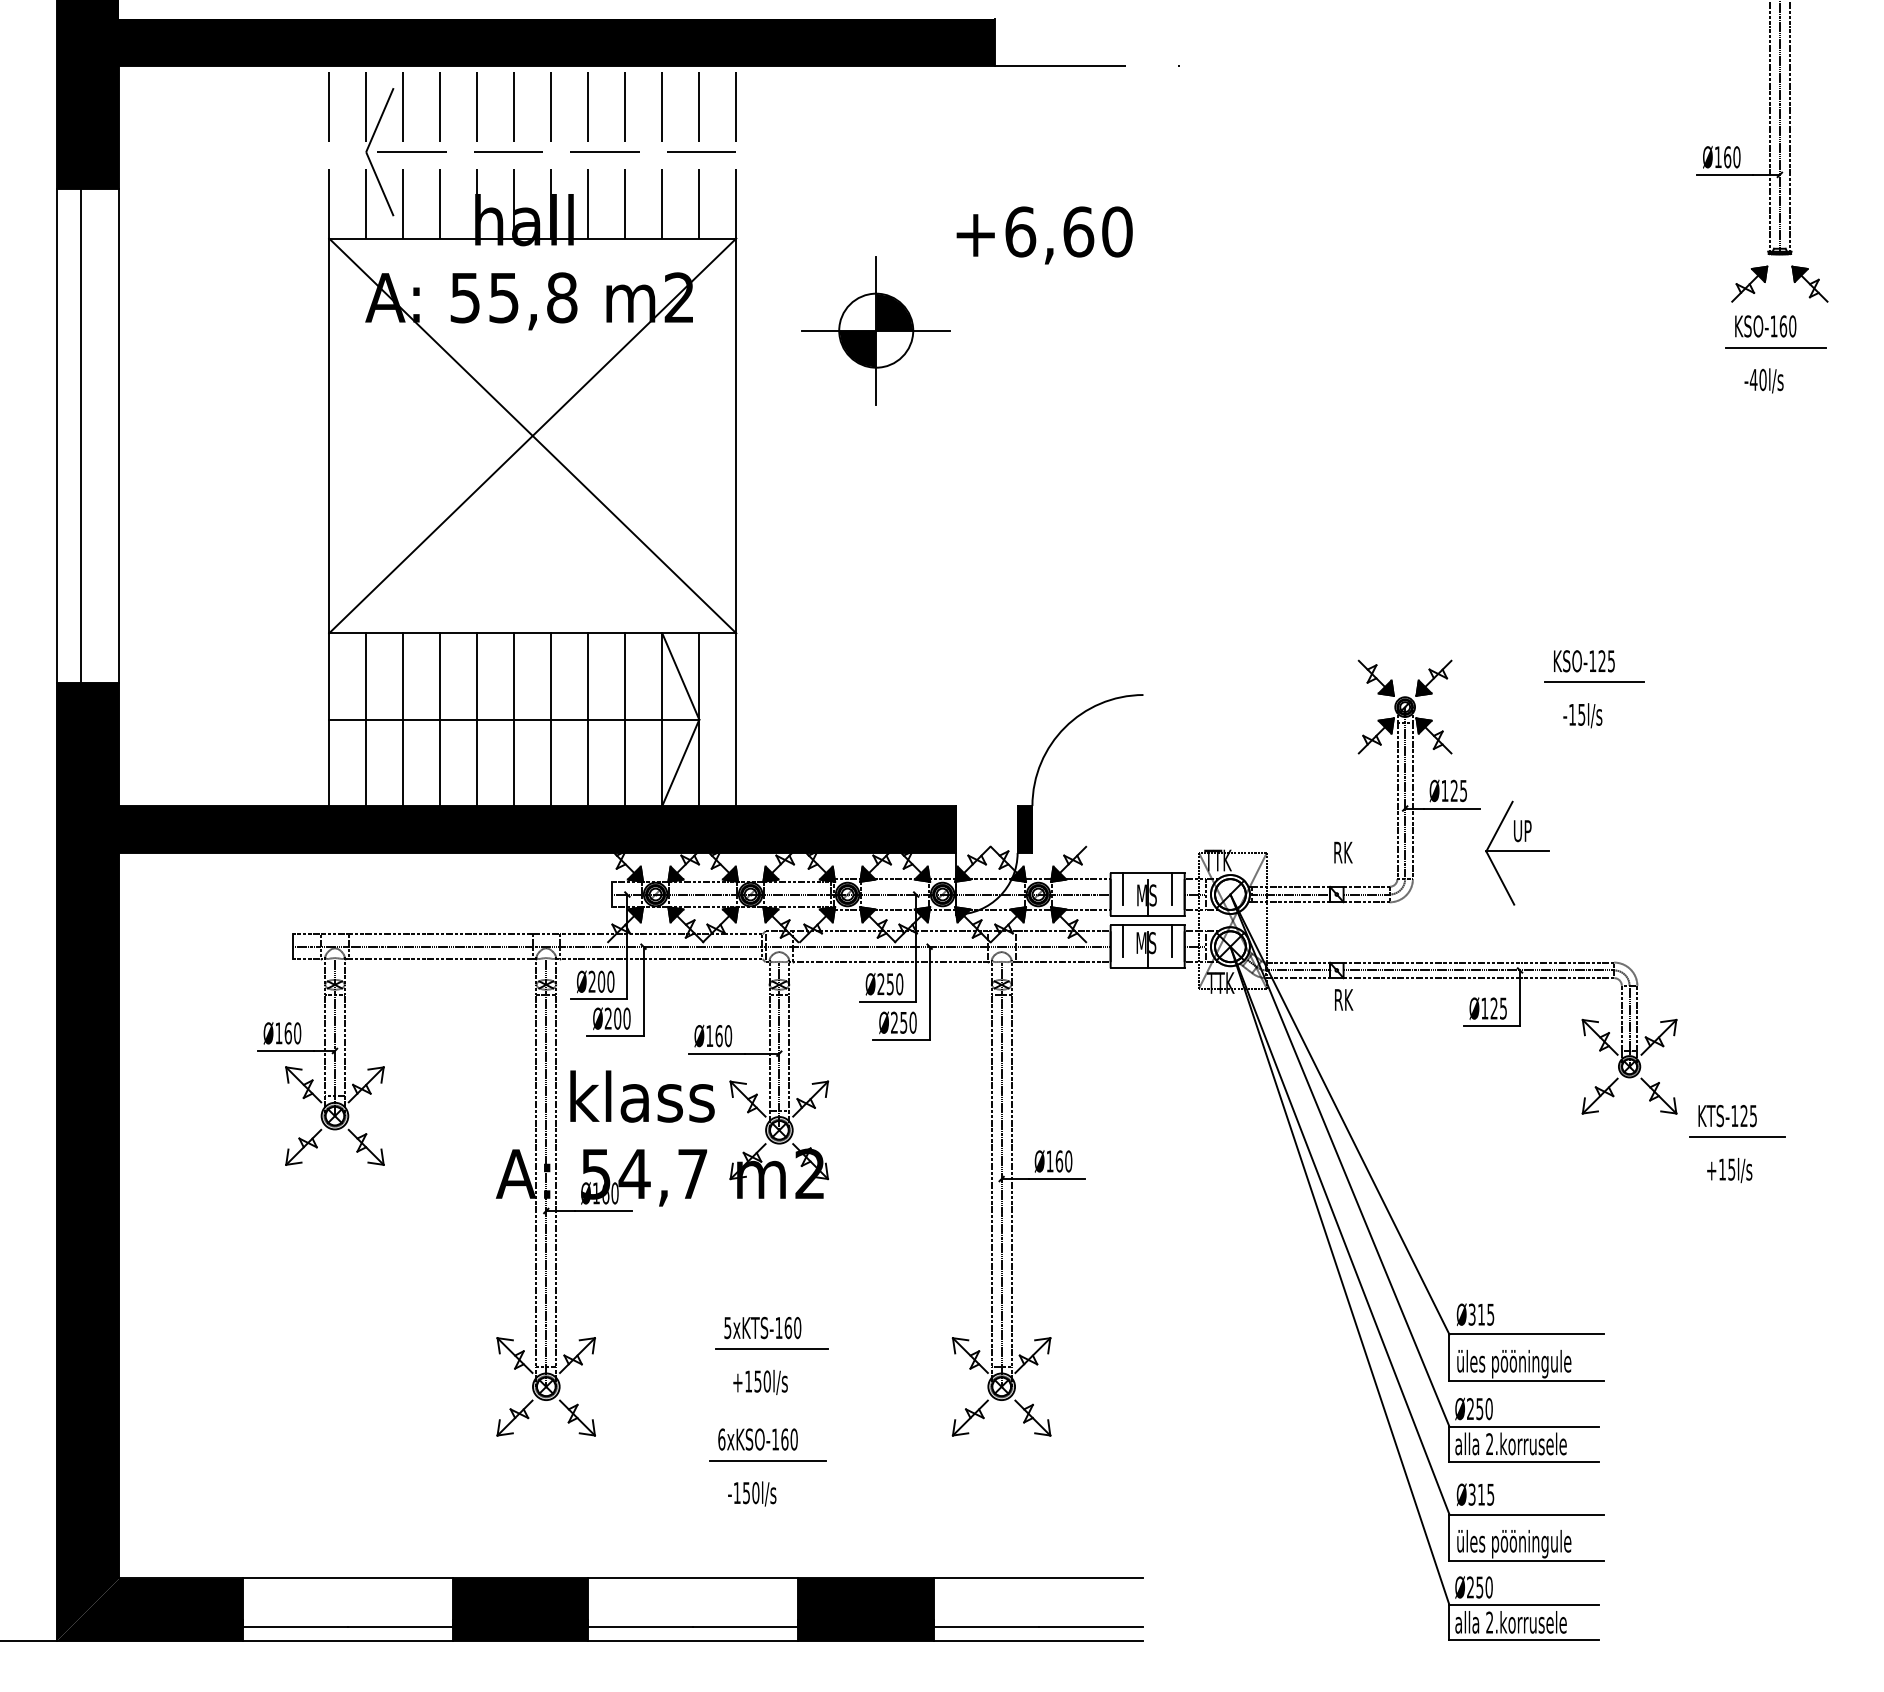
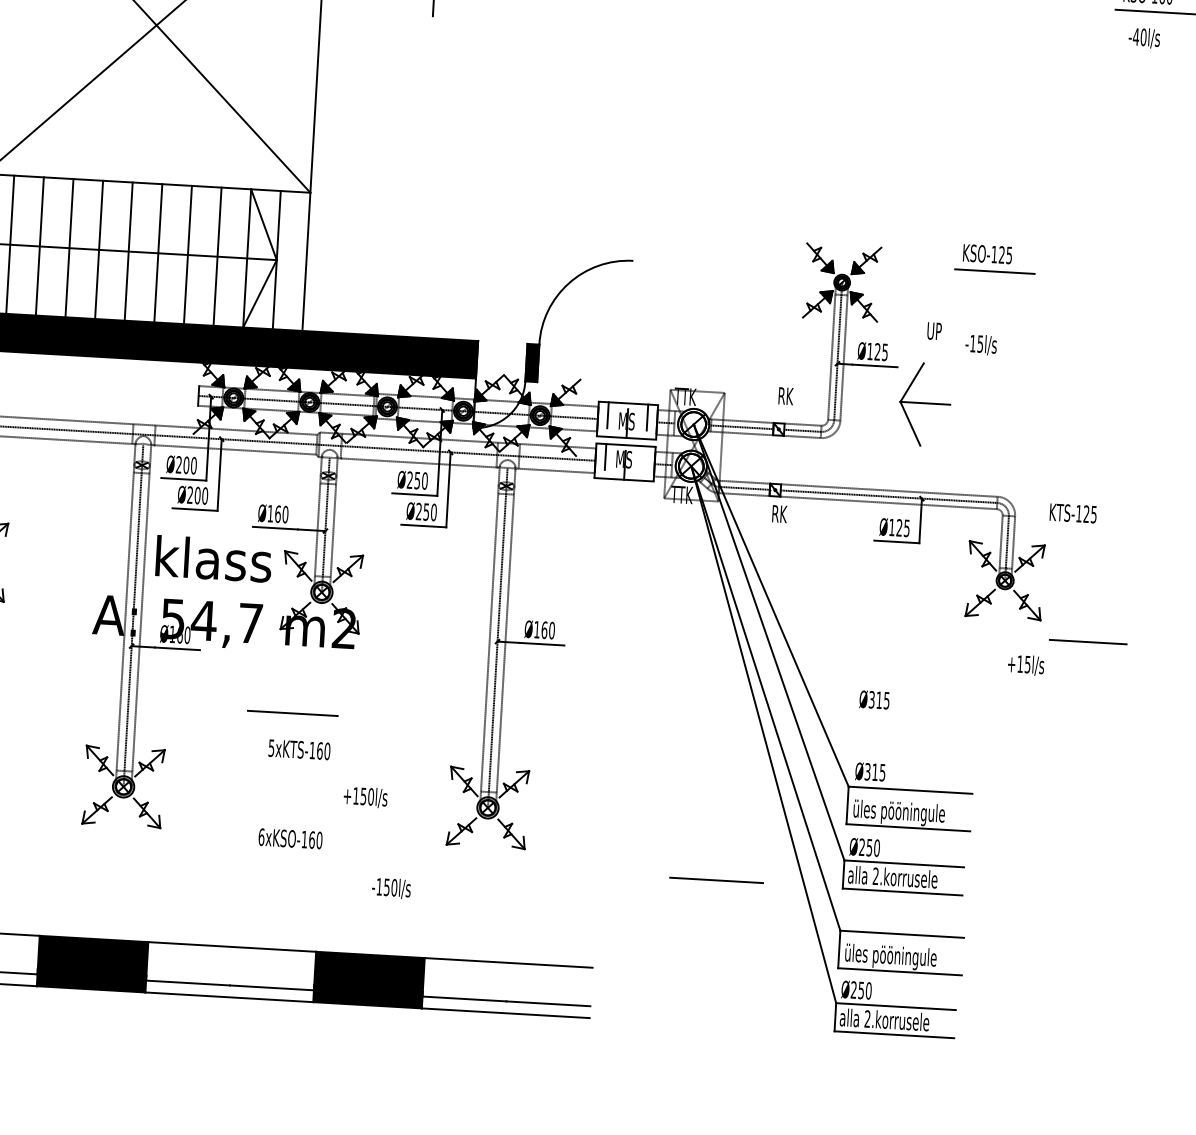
text: (1582, 715) -> (980, 344), moved
text: (1522, 831) -> (934, 331), moved
line: (1172, 941) -> (645, 459), removed
text: (1727, 1116) -> (1073, 513), moved
text: (1729, 1170) -> (1025, 665), moved
line: (771, 1348) -> (292, 712), moved
text: (760, 1382) -> (365, 797), moved
line: (767, 1460) -> (716, 880), moved
text: (752, 1493) -> (391, 887), moved
text: (1475, 1494) -> (874, 699), moved

